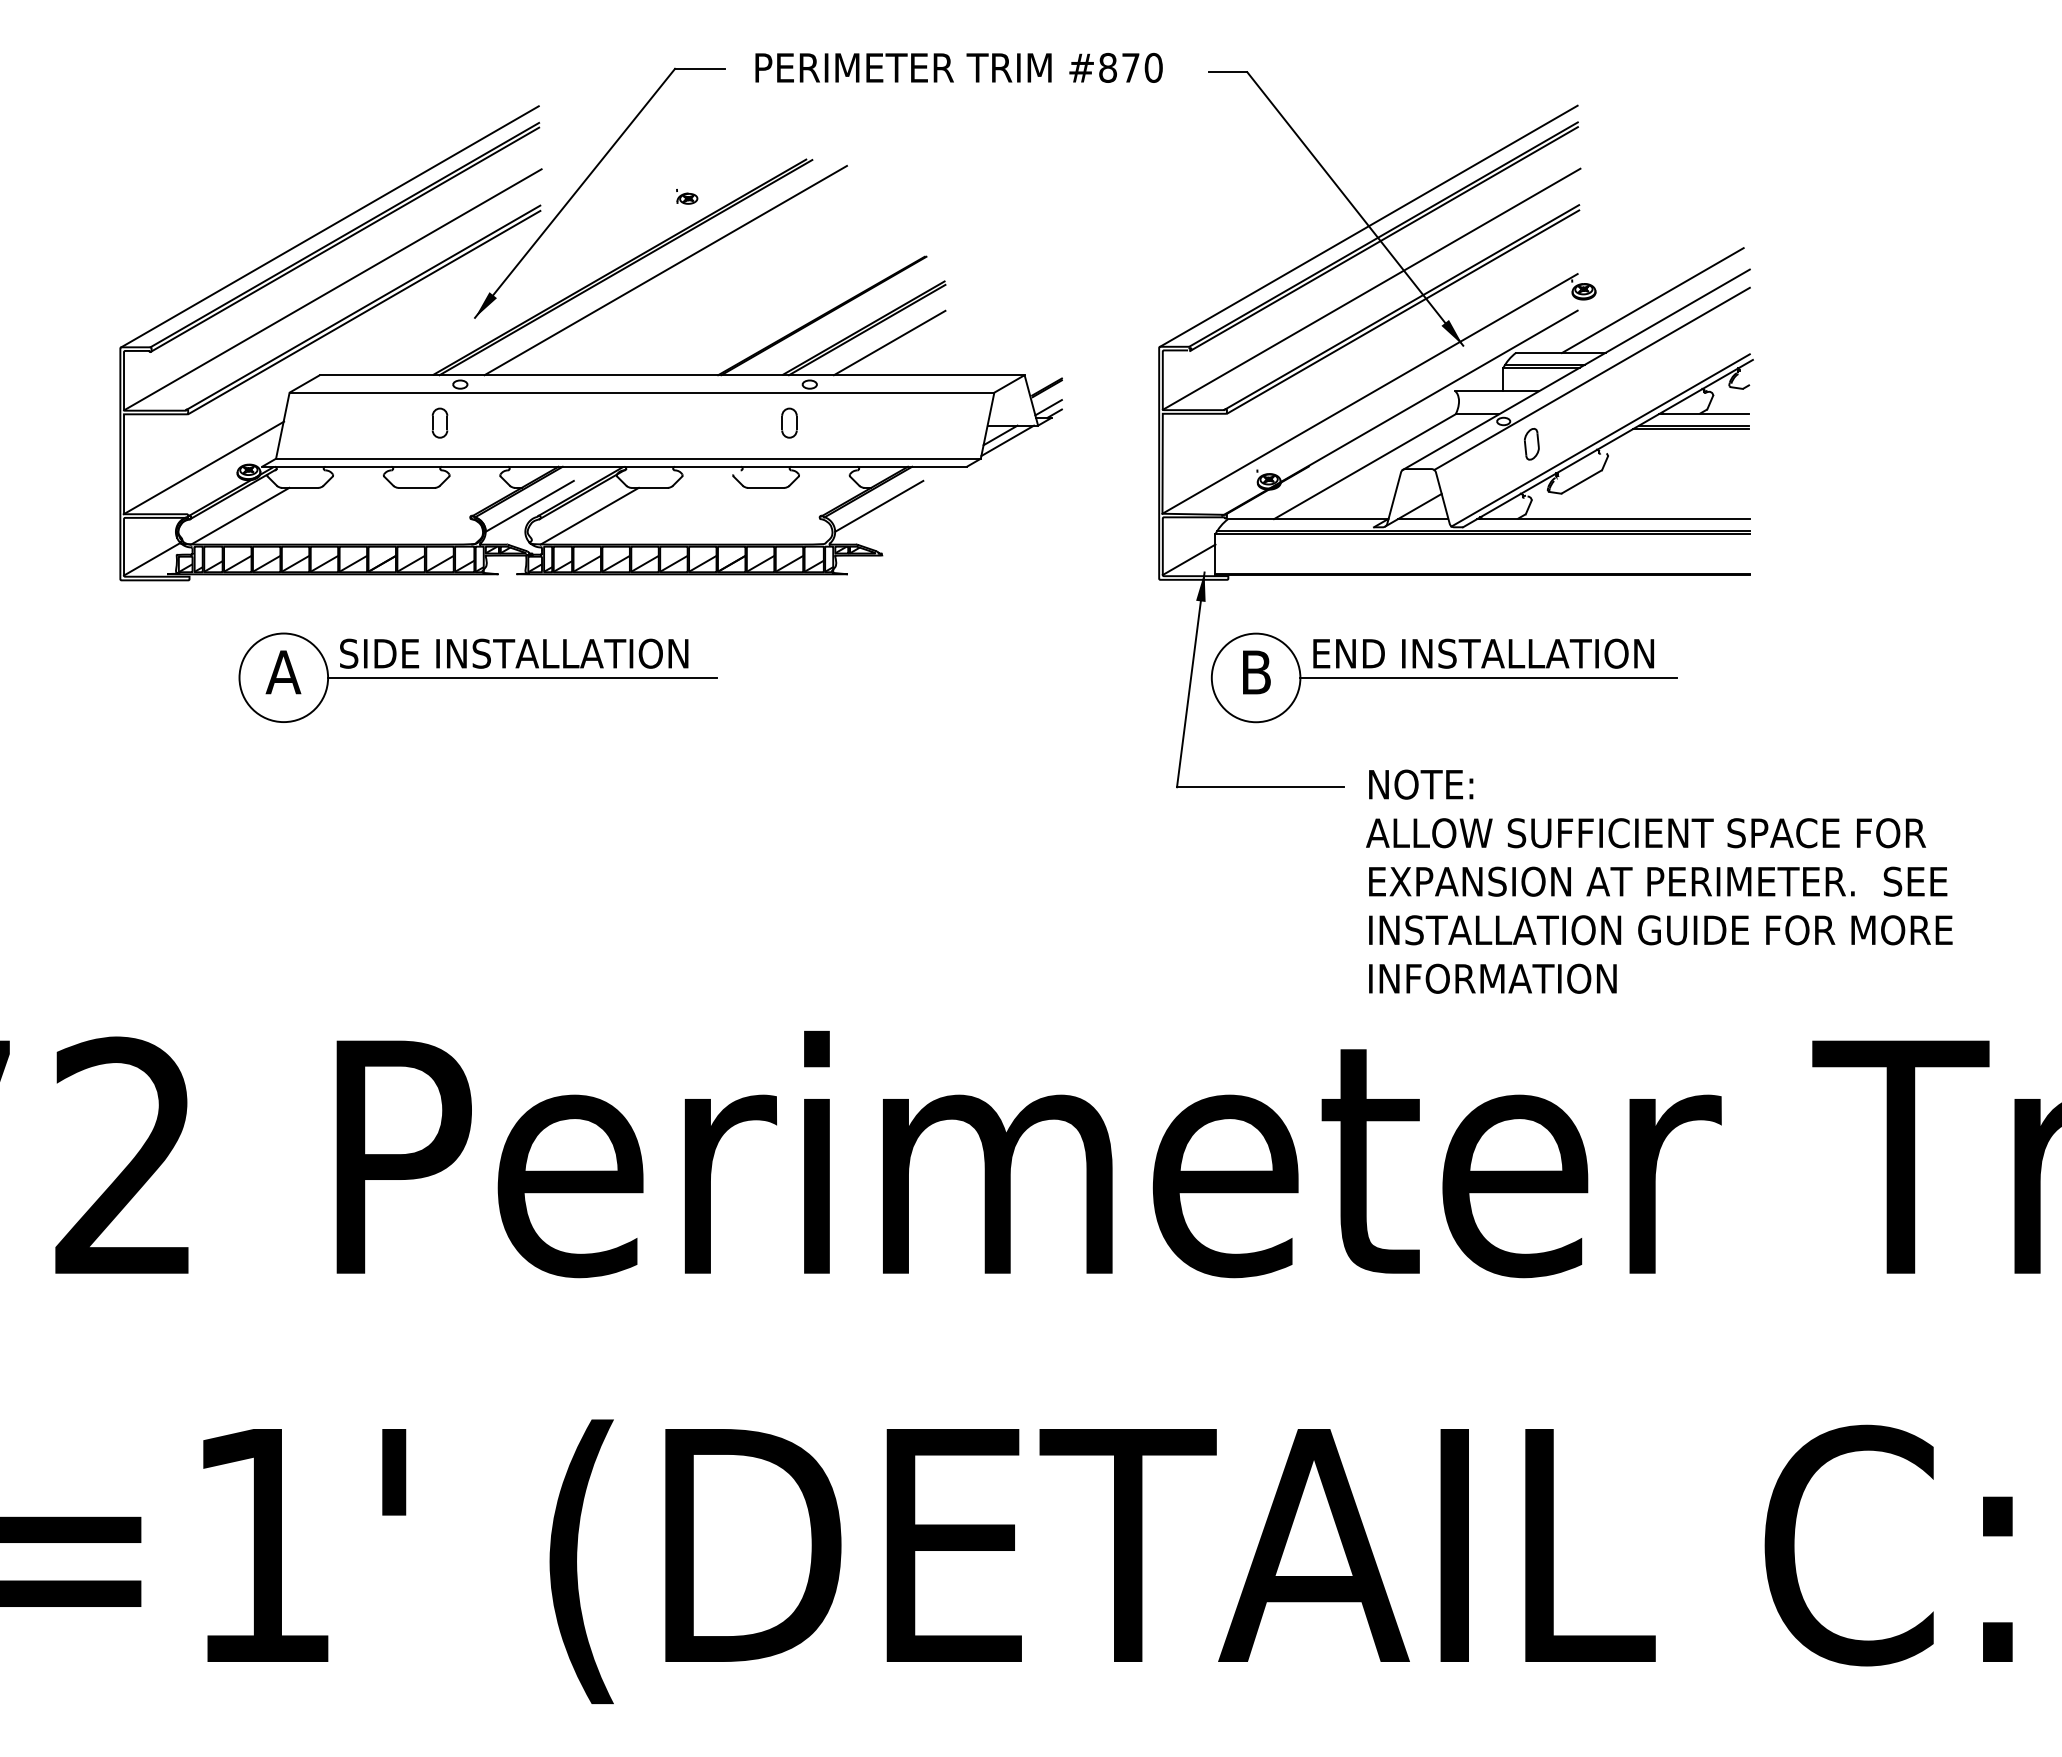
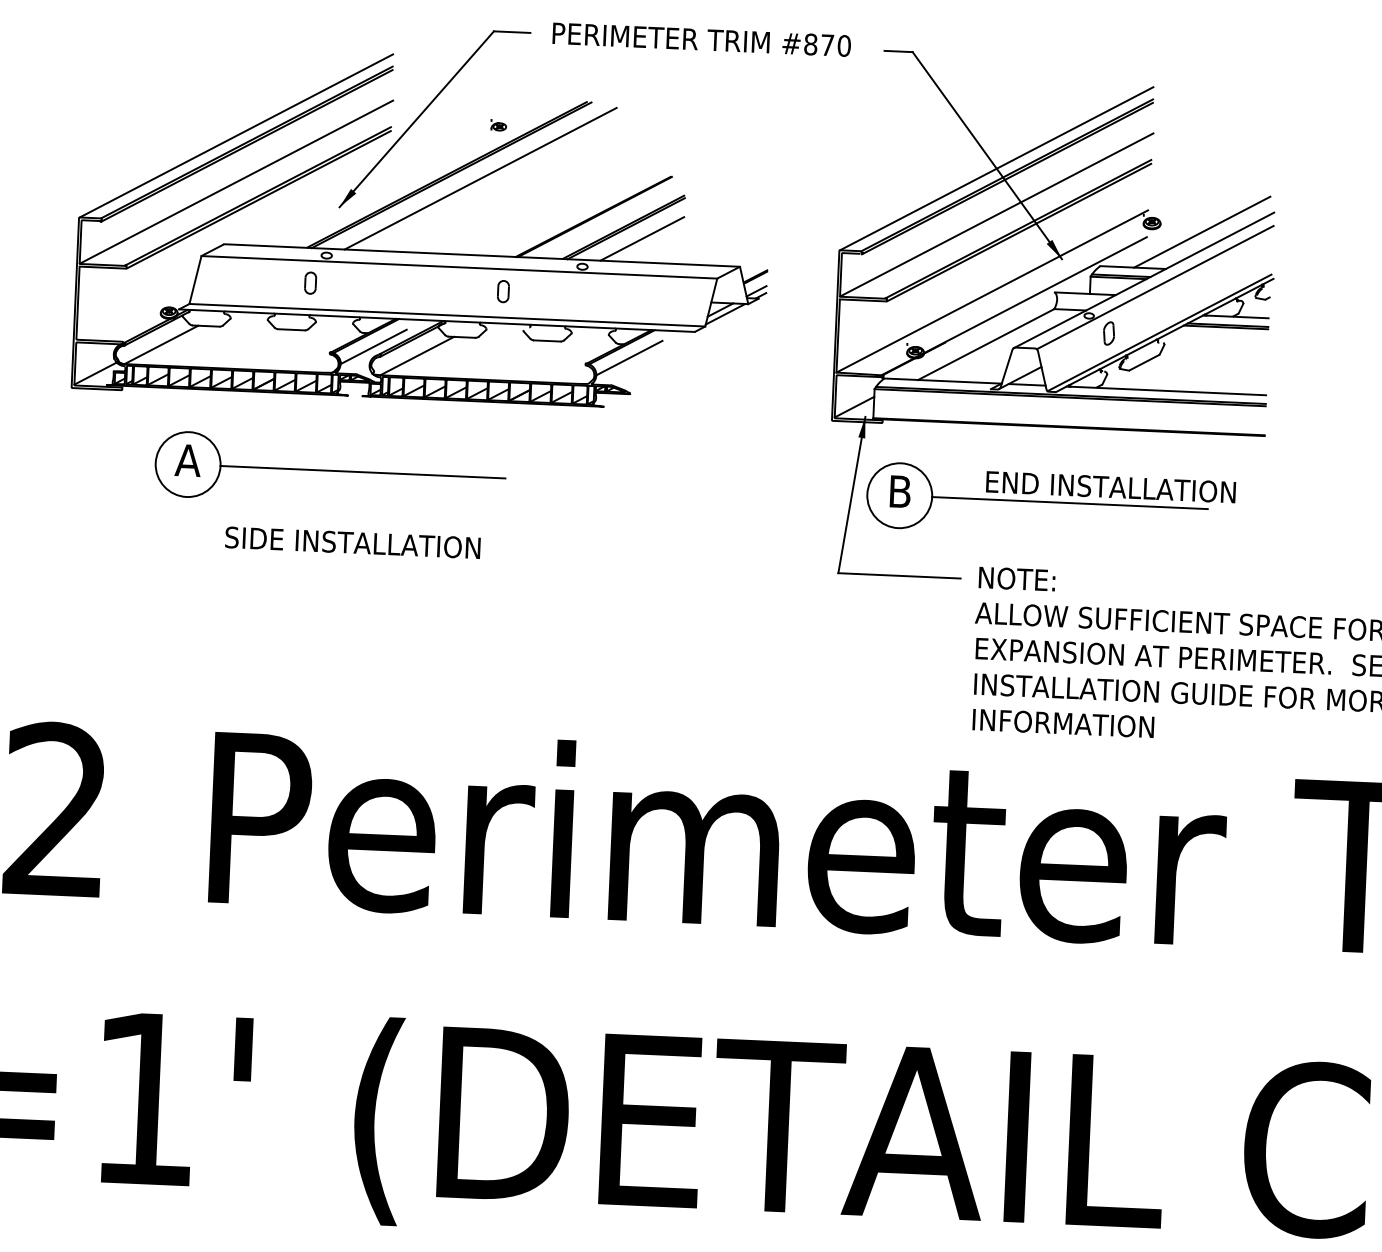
part: (789, 422) -> (503, 291), moved
line: (203, 467) -> (136, 308), removed
text: (514, 653) -> (353, 542), moved
text: (1483, 653) -> (1110, 487), moved

